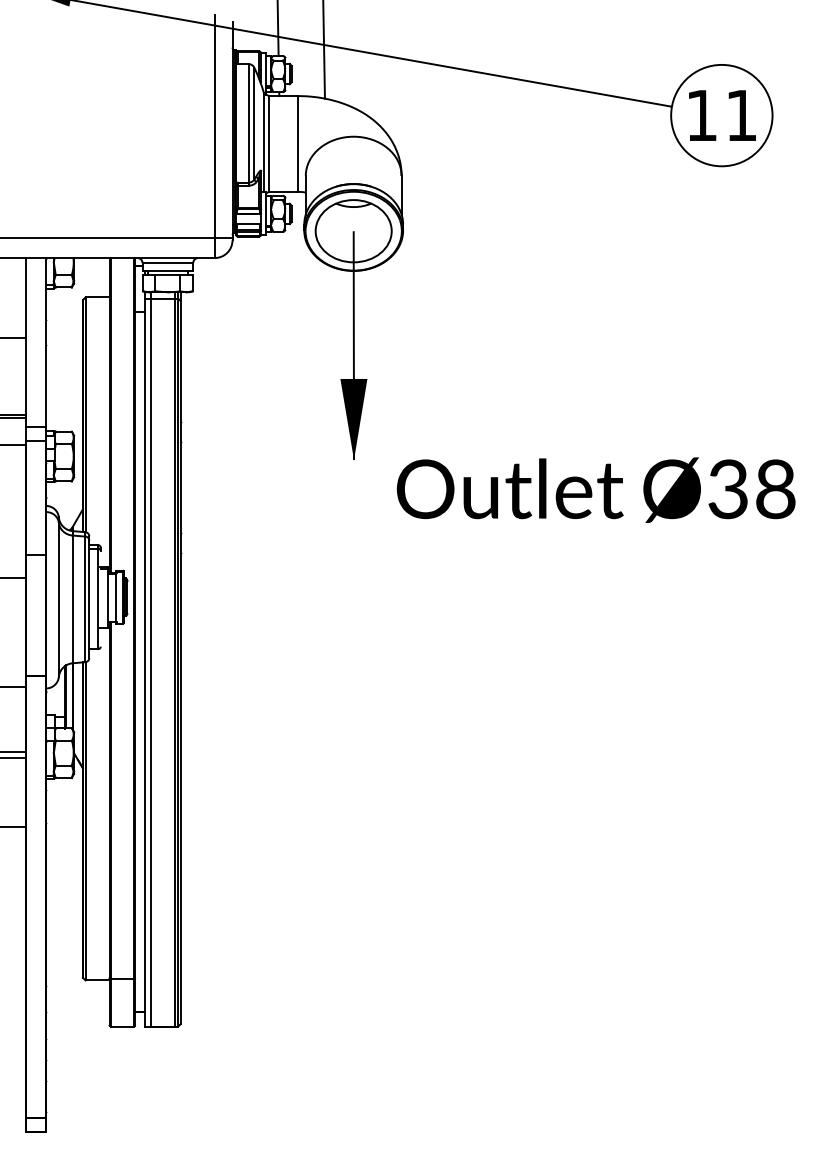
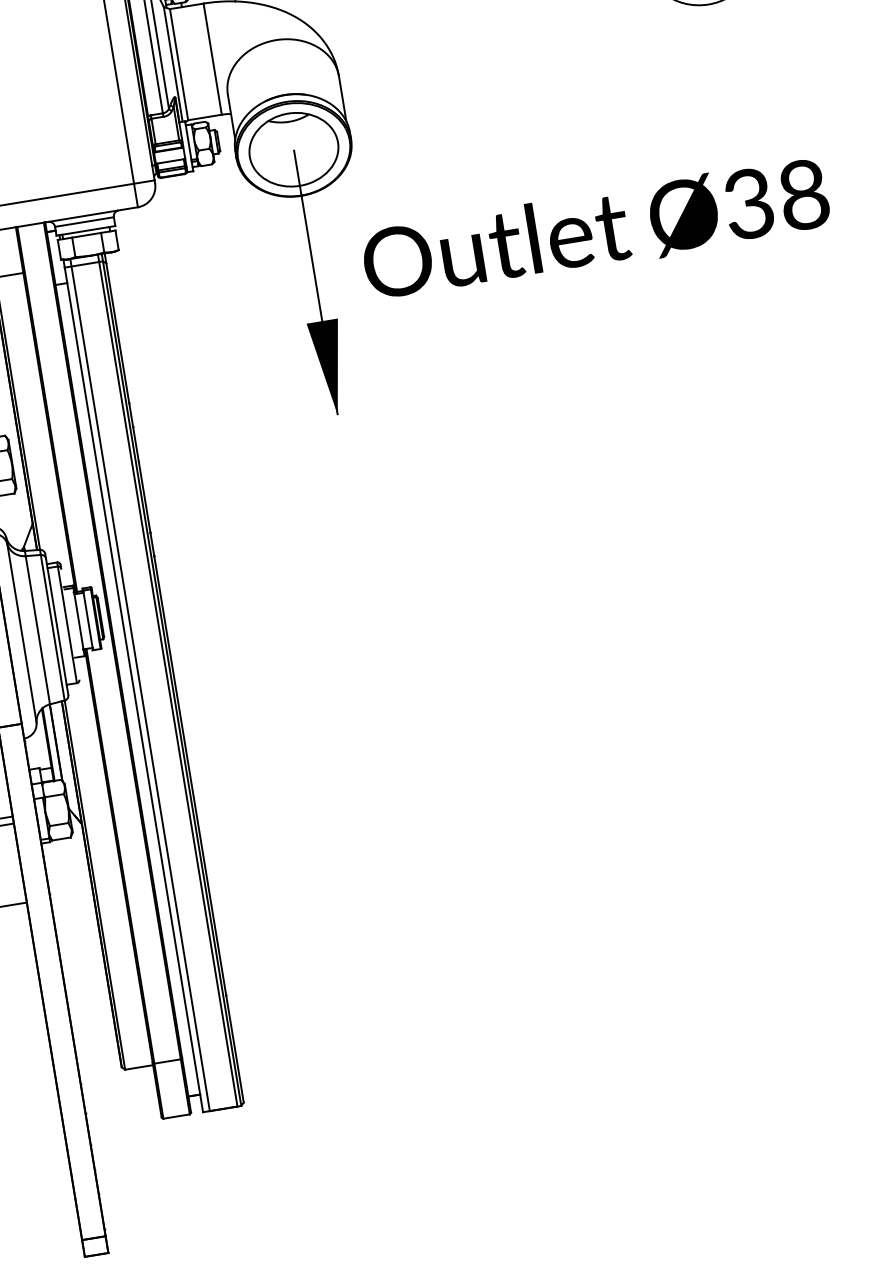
text: (595, 489) -> (594, 229), moved

